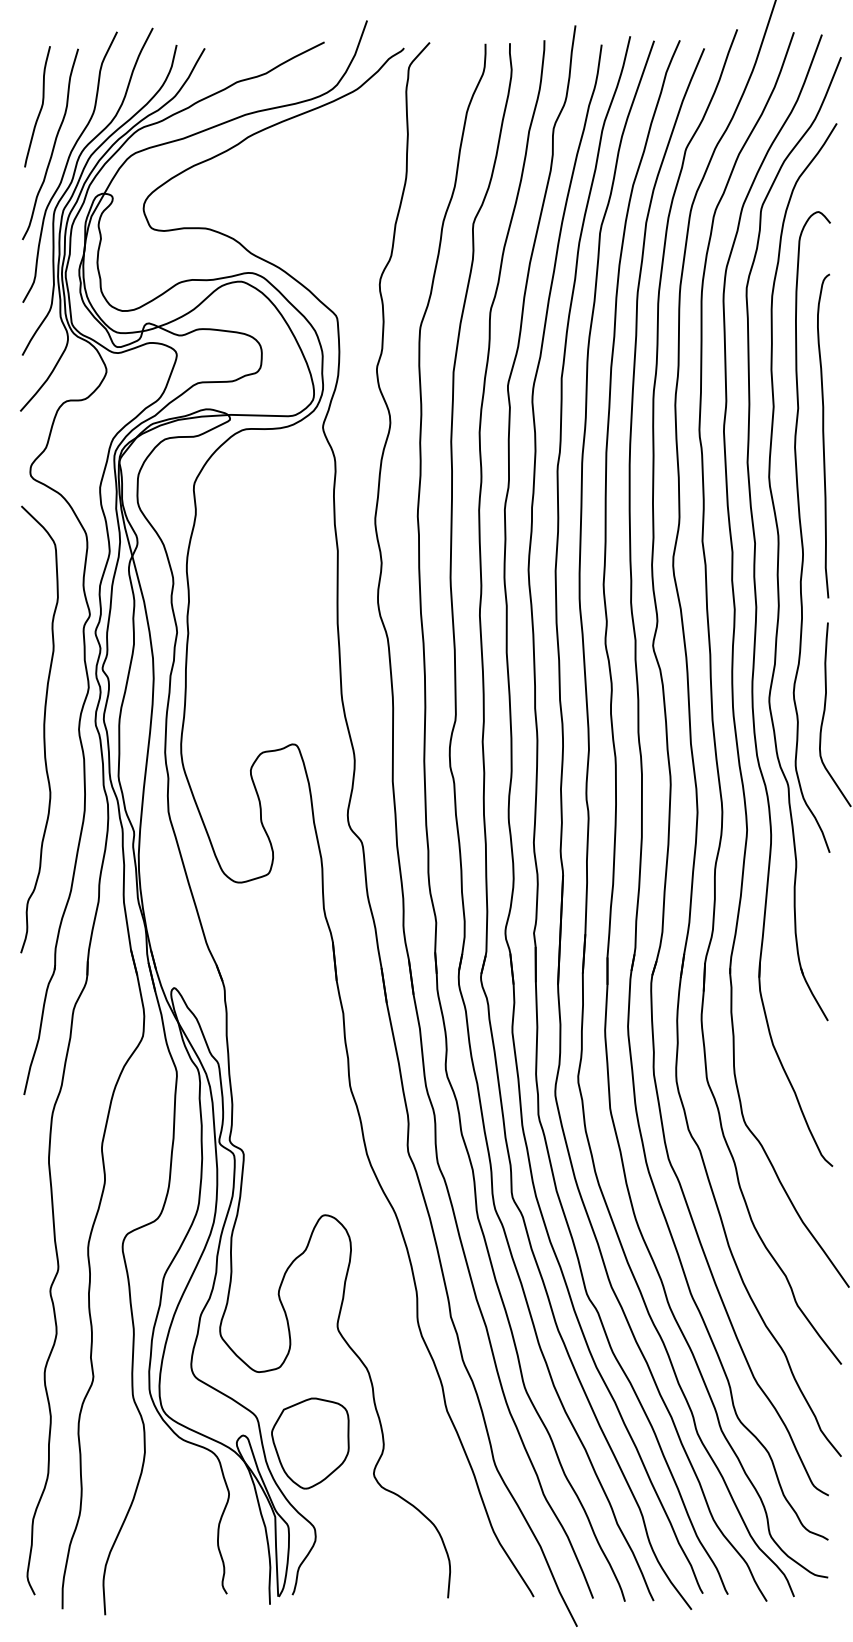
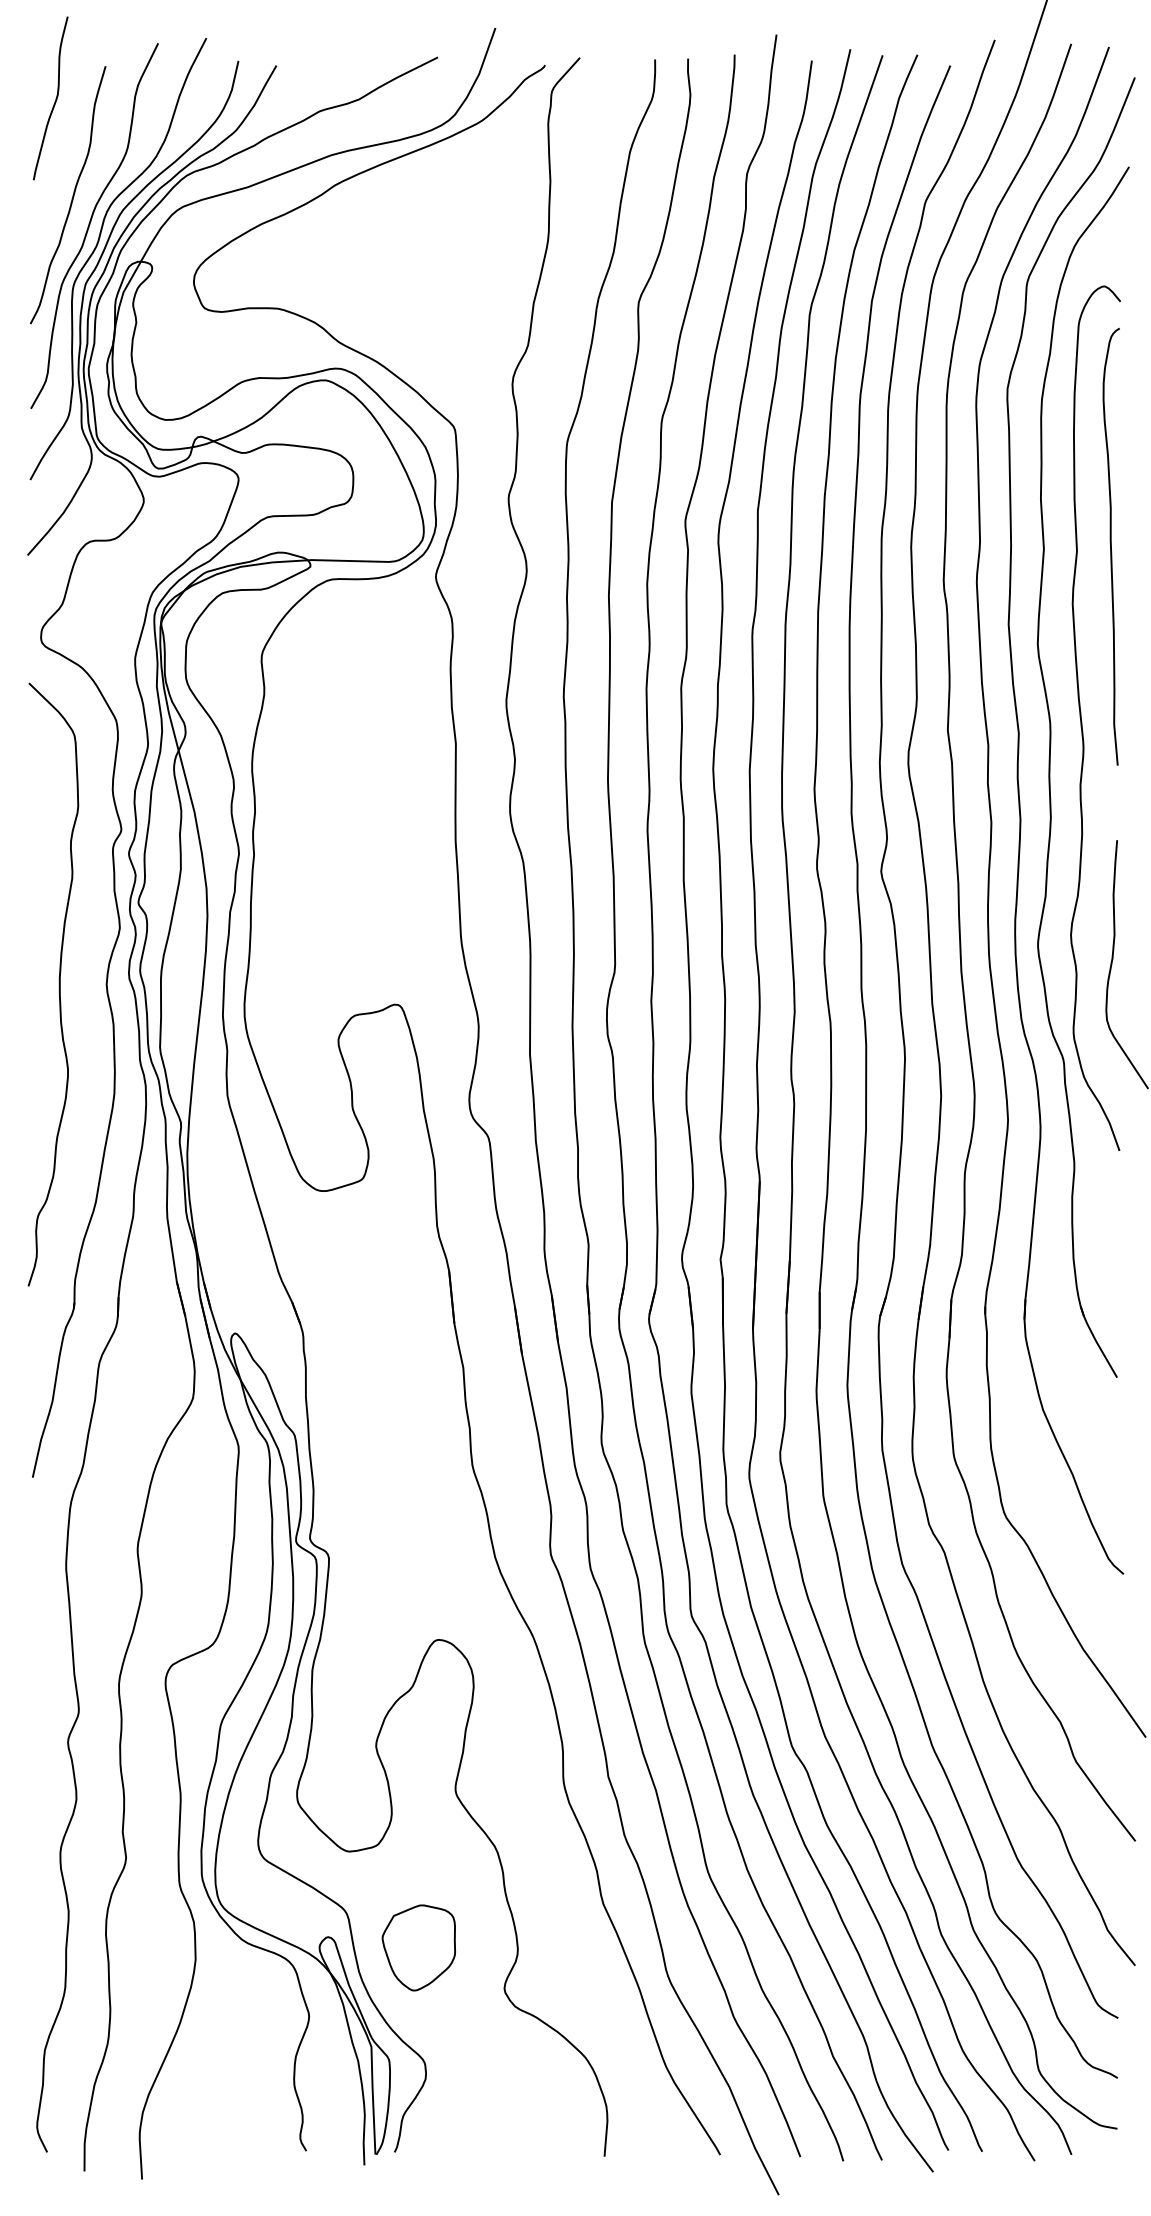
curve: (41, 106) -> (55, 98), moved
curve: (823, 435) -> (1110, 546), moved
part: (310, 1443) -> (418, 1947), size x0.7

